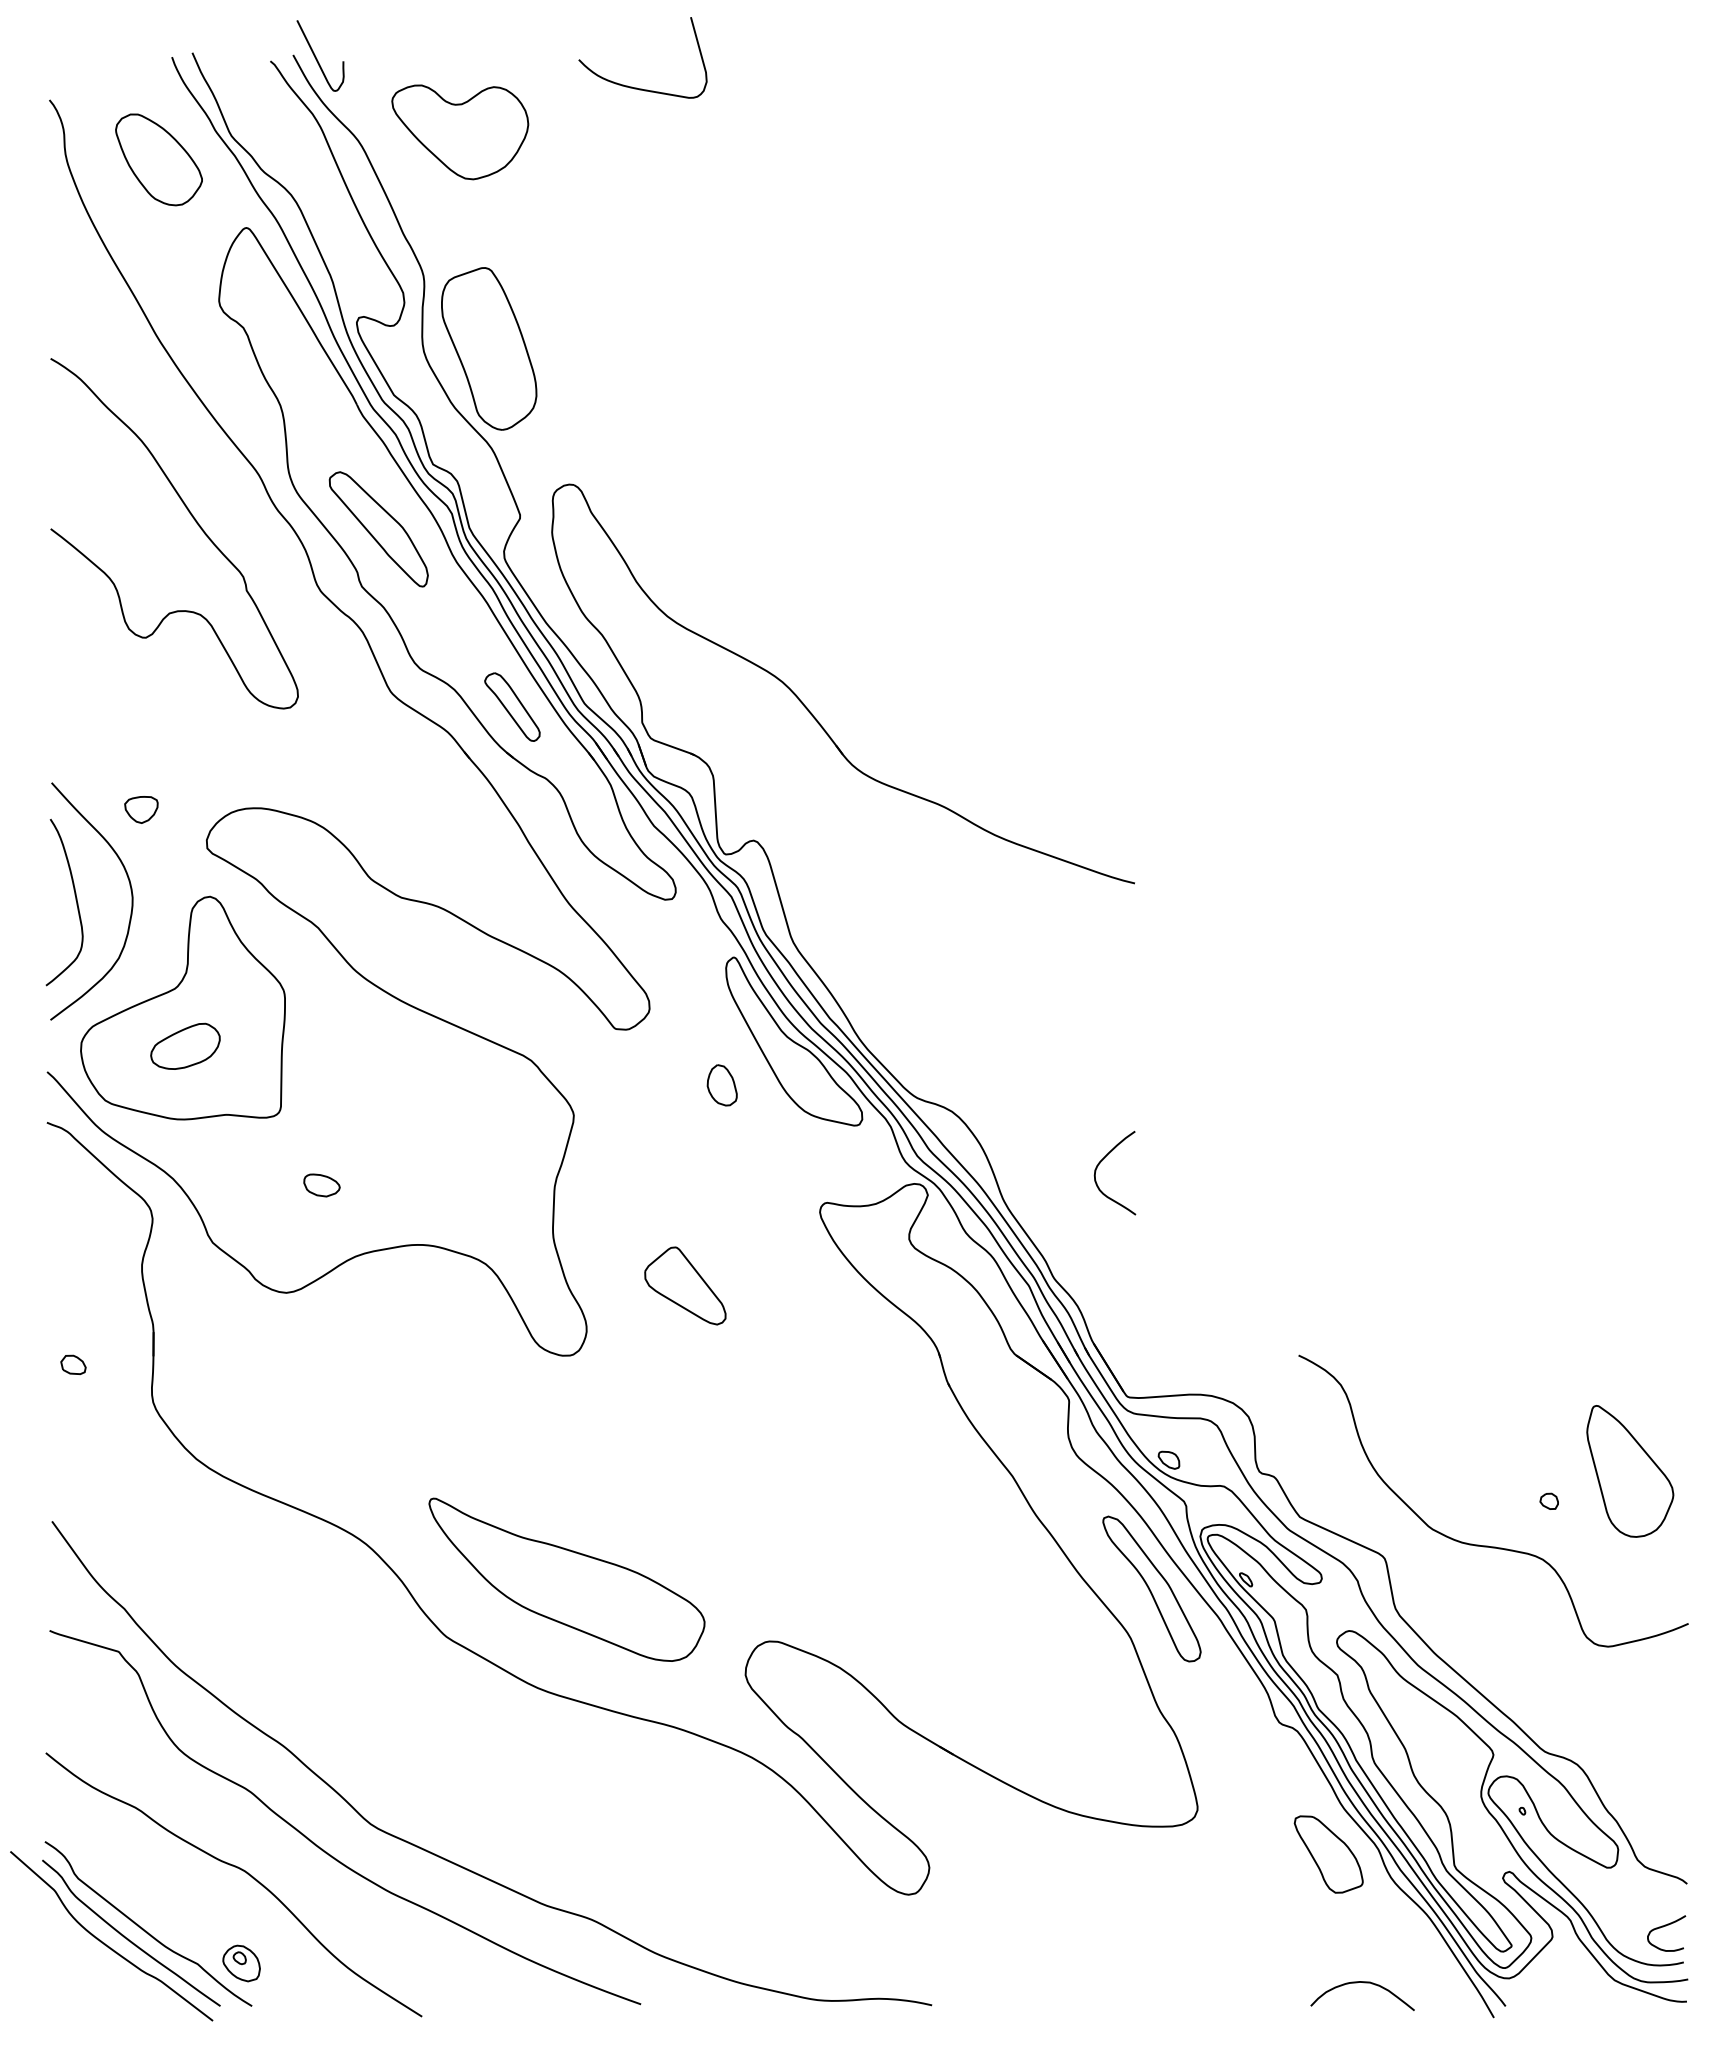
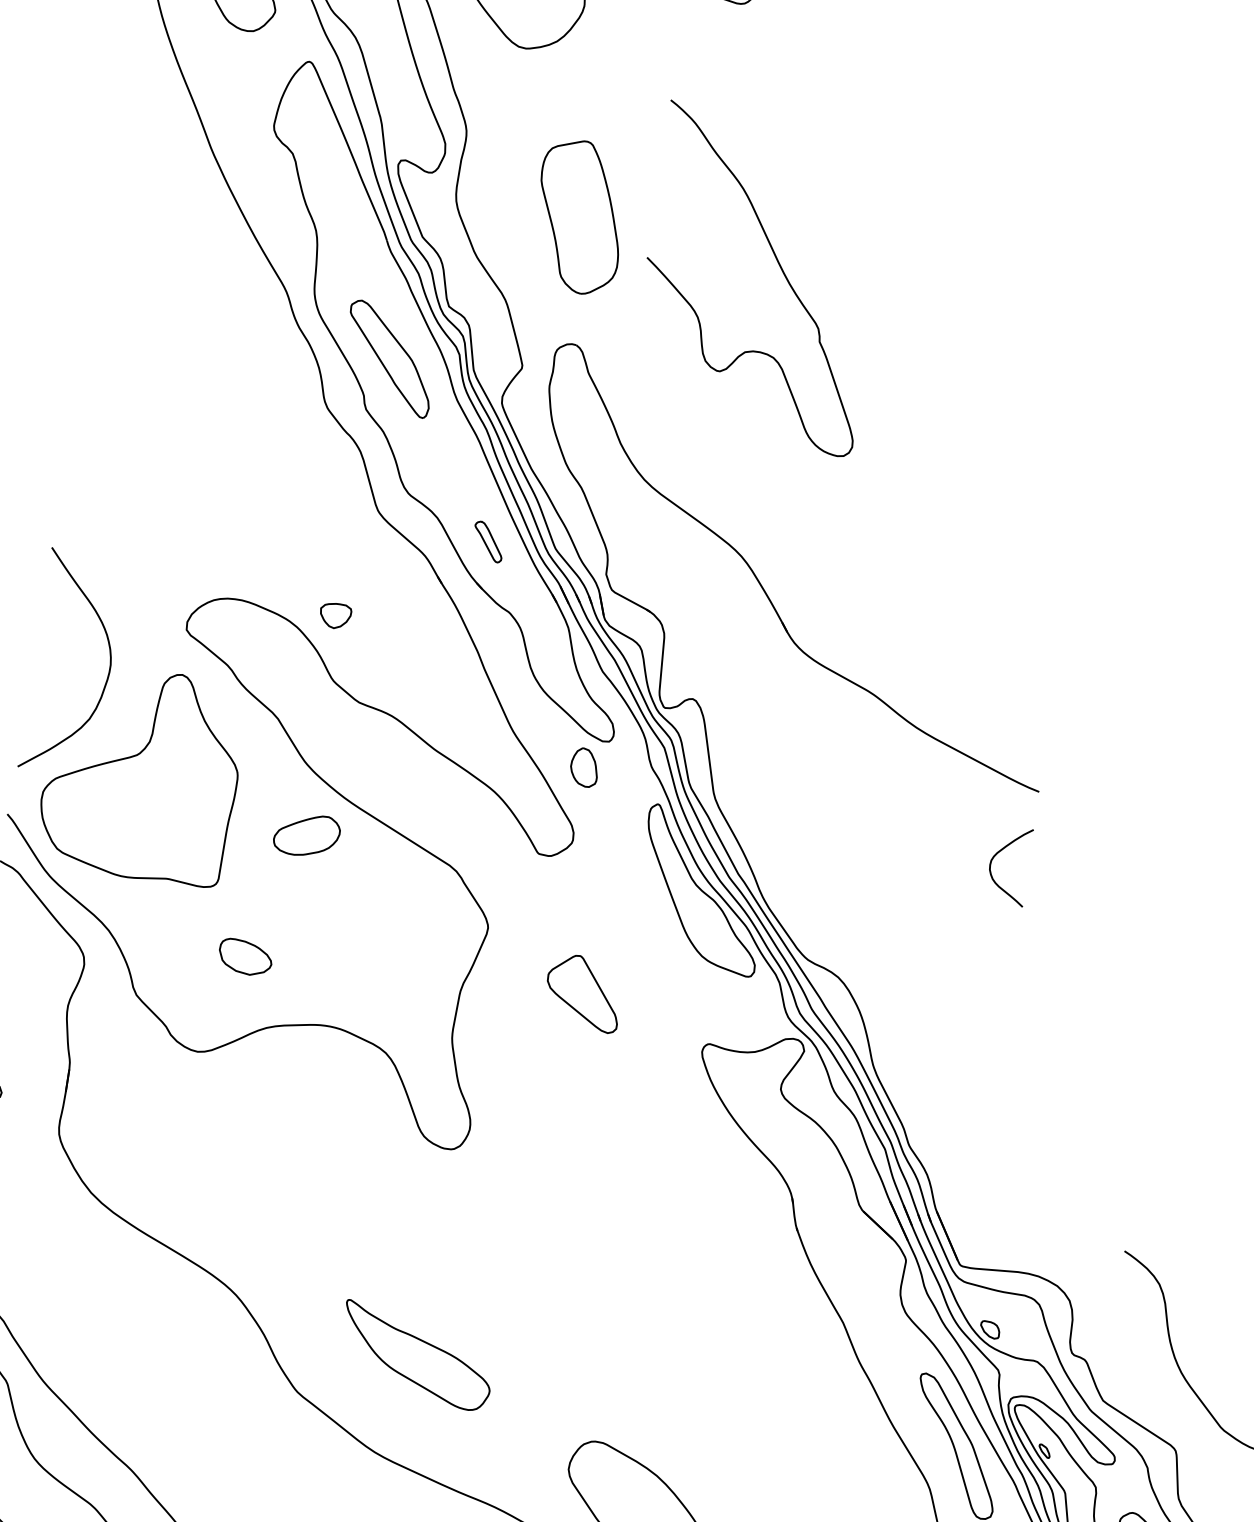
part: (489, 348) -> (580, 216), moved
curve: (193, 519) -> (780, 268), moved
part: (512, 706) -> (488, 541), size x0.6
part: (141, 809) -> (335, 615), moved
curve: (75, 900) -> (57, 659), removed
part: (185, 1045) -> (307, 834), moved
part: (721, 1085) -> (583, 767), moved
curve: (1102, 1161) -> (999, 853), moved
part: (321, 1185) -> (245, 957), size x1.6
part: (685, 1285) -> (583, 992), moved
part: (566, 1579) -> (416, 1355), size x0.6

